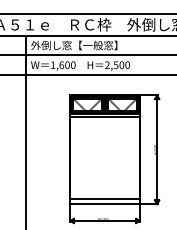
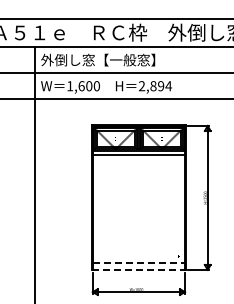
text: (121, 65) -> (160, 86), 2,500 -> 2,894
line: (105, 199) -> (139, 263), solid -> dashed
line: (104, 203) -> (138, 269), solid -> dashed

